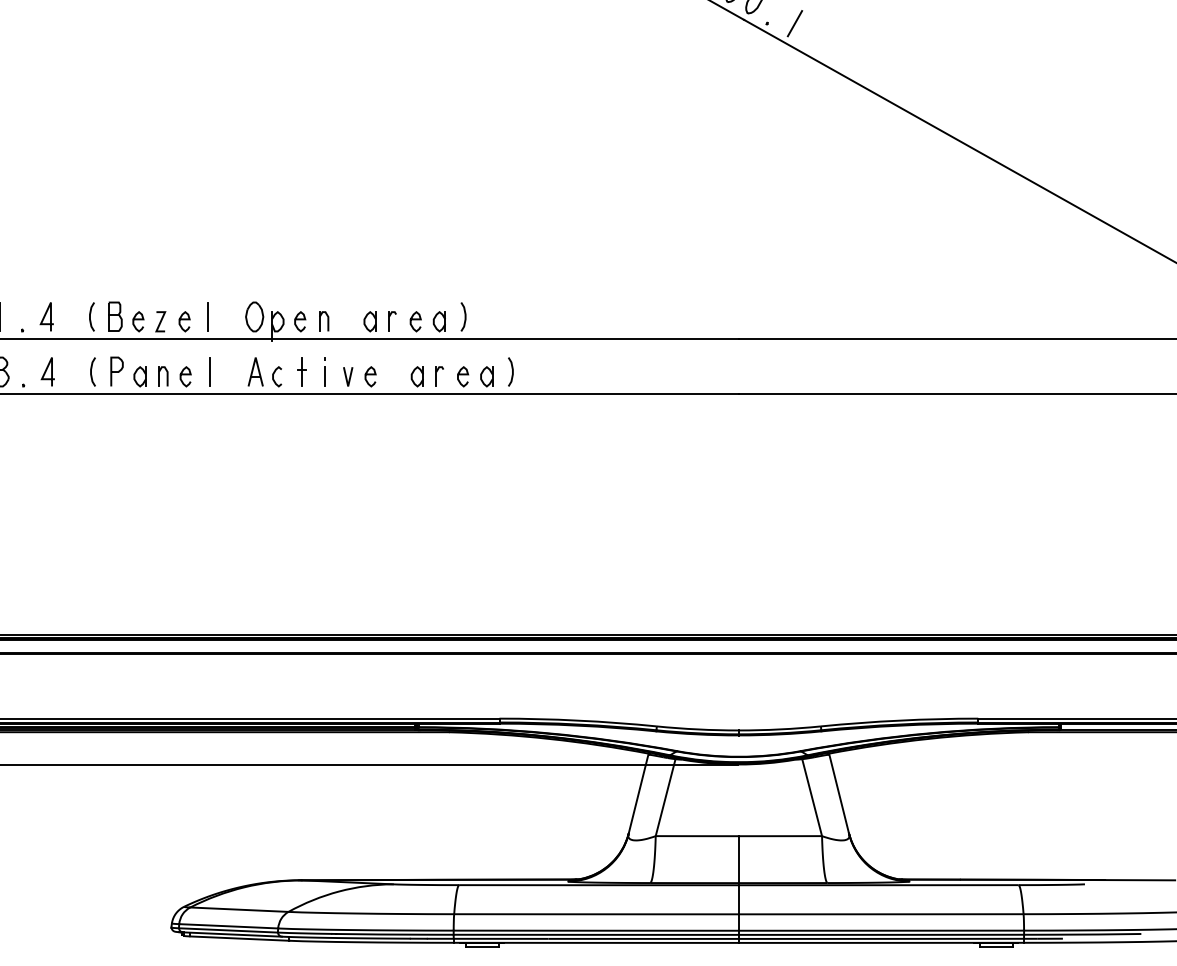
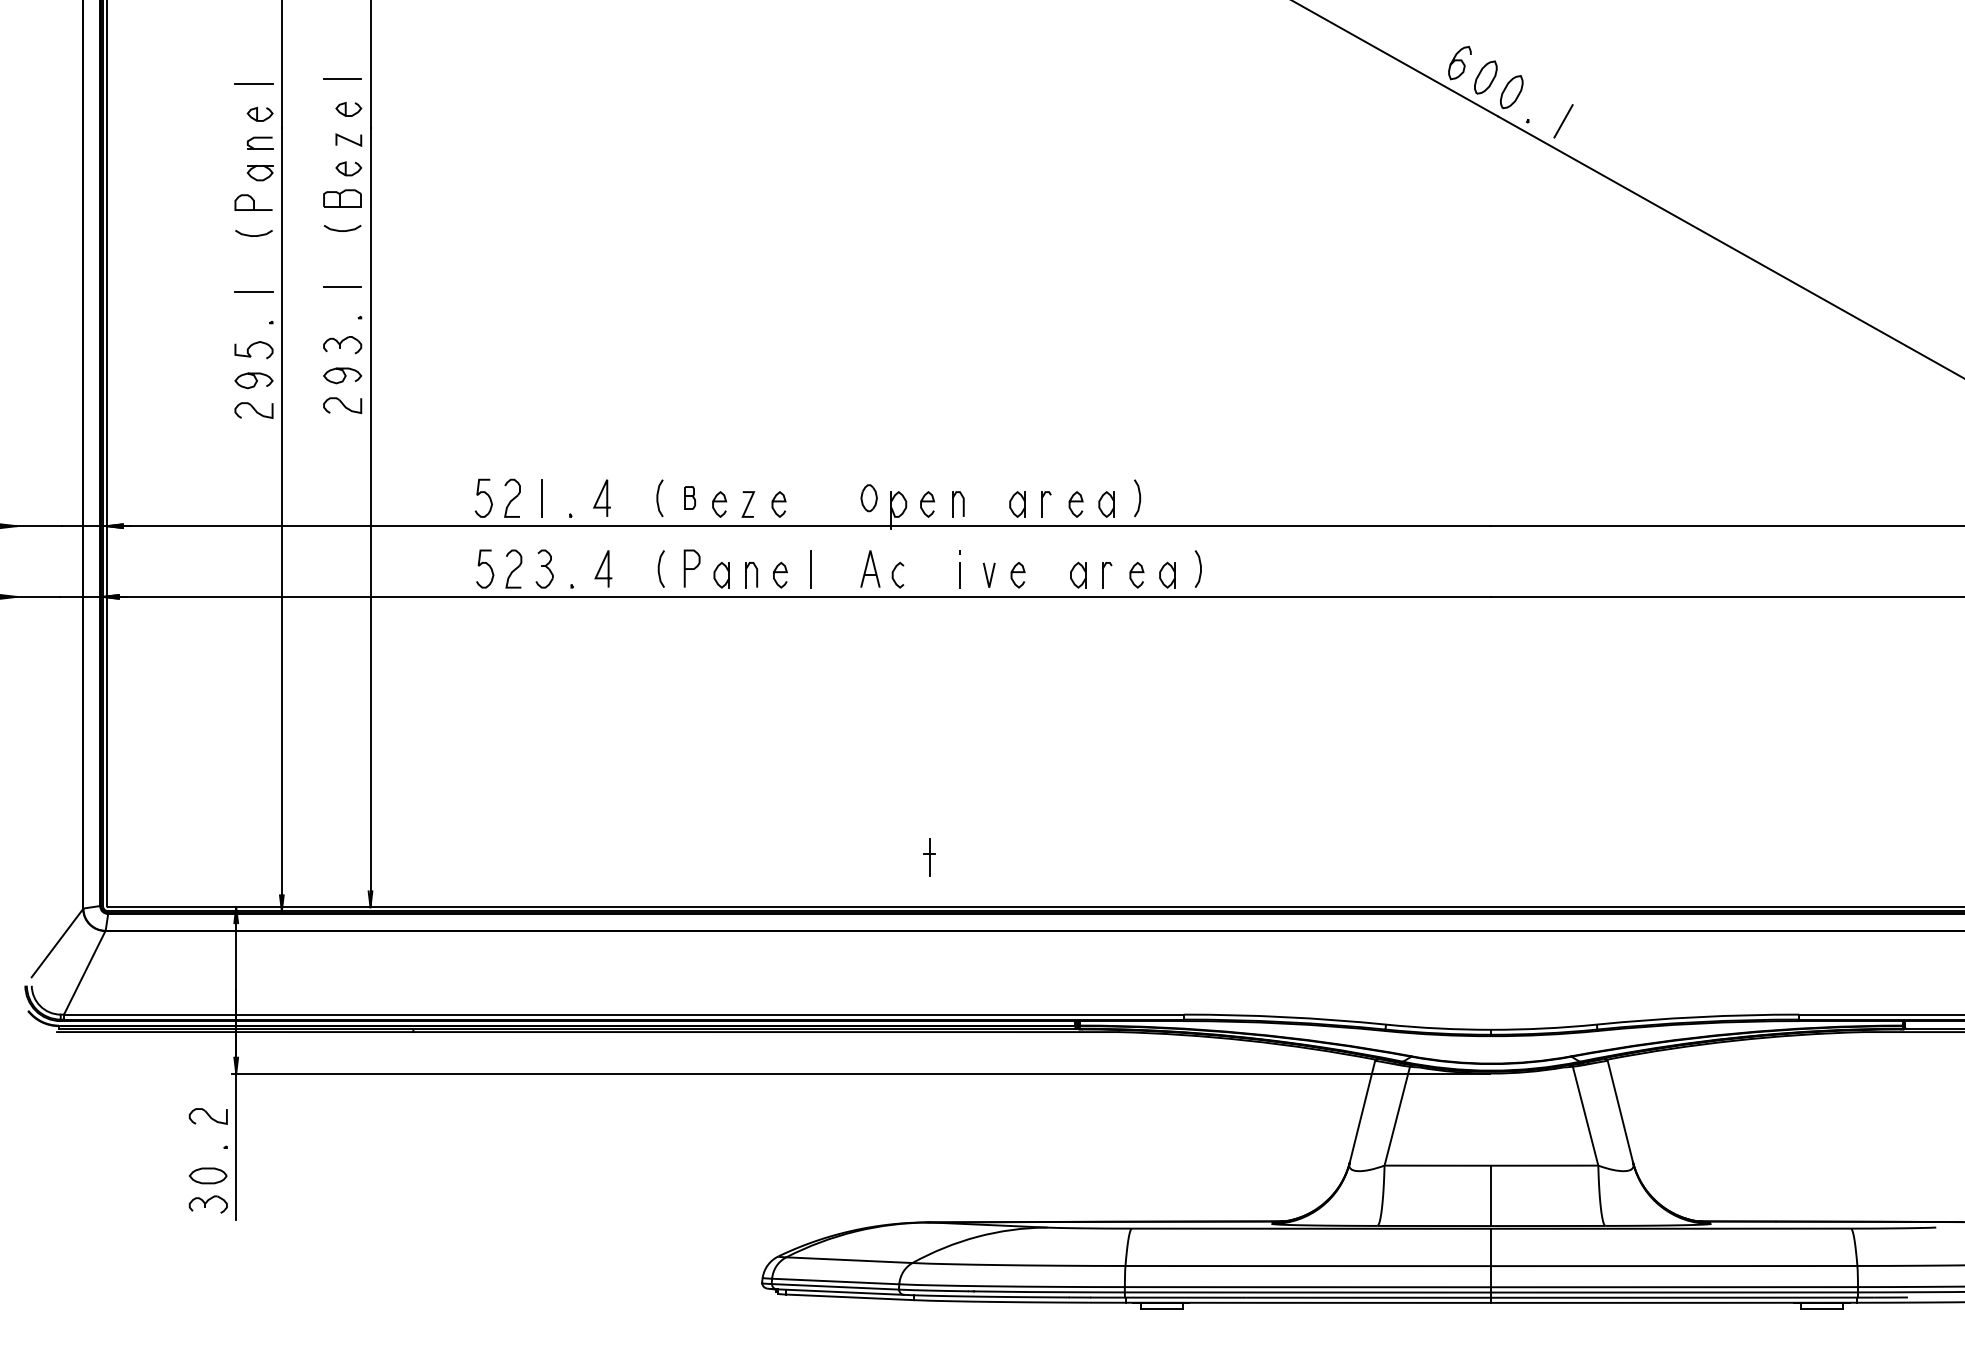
part: (115, 316) -> (690, 497), size x0.6
line: (208, 316) -> (809, 497), removed
part: (255, 316) -> (869, 497), size x0.7
part: (301, 372) -> (929, 857), moved

